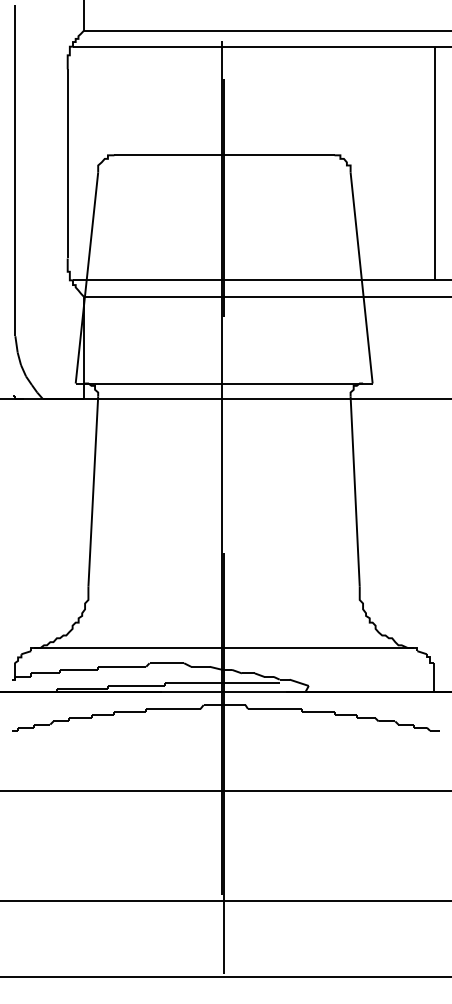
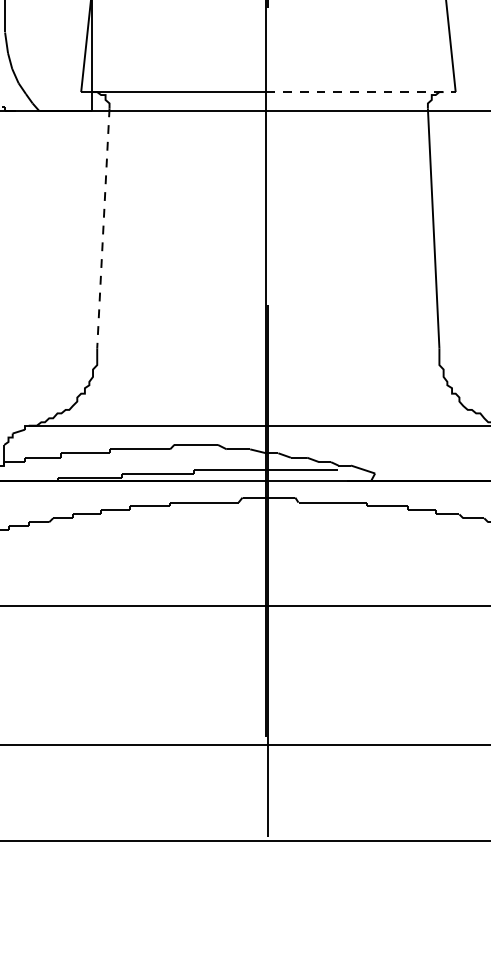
line: (298, 383) -> (362, 92), solid -> dashed
line: (93, 492) -> (103, 229), solid -> dashed

